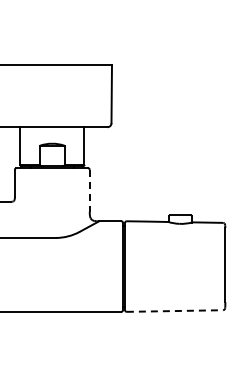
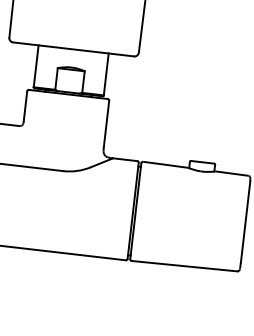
line: (89, 190) -> (106, 123), dashed -> solid
line: (175, 311) -> (185, 266), dashed -> solid

